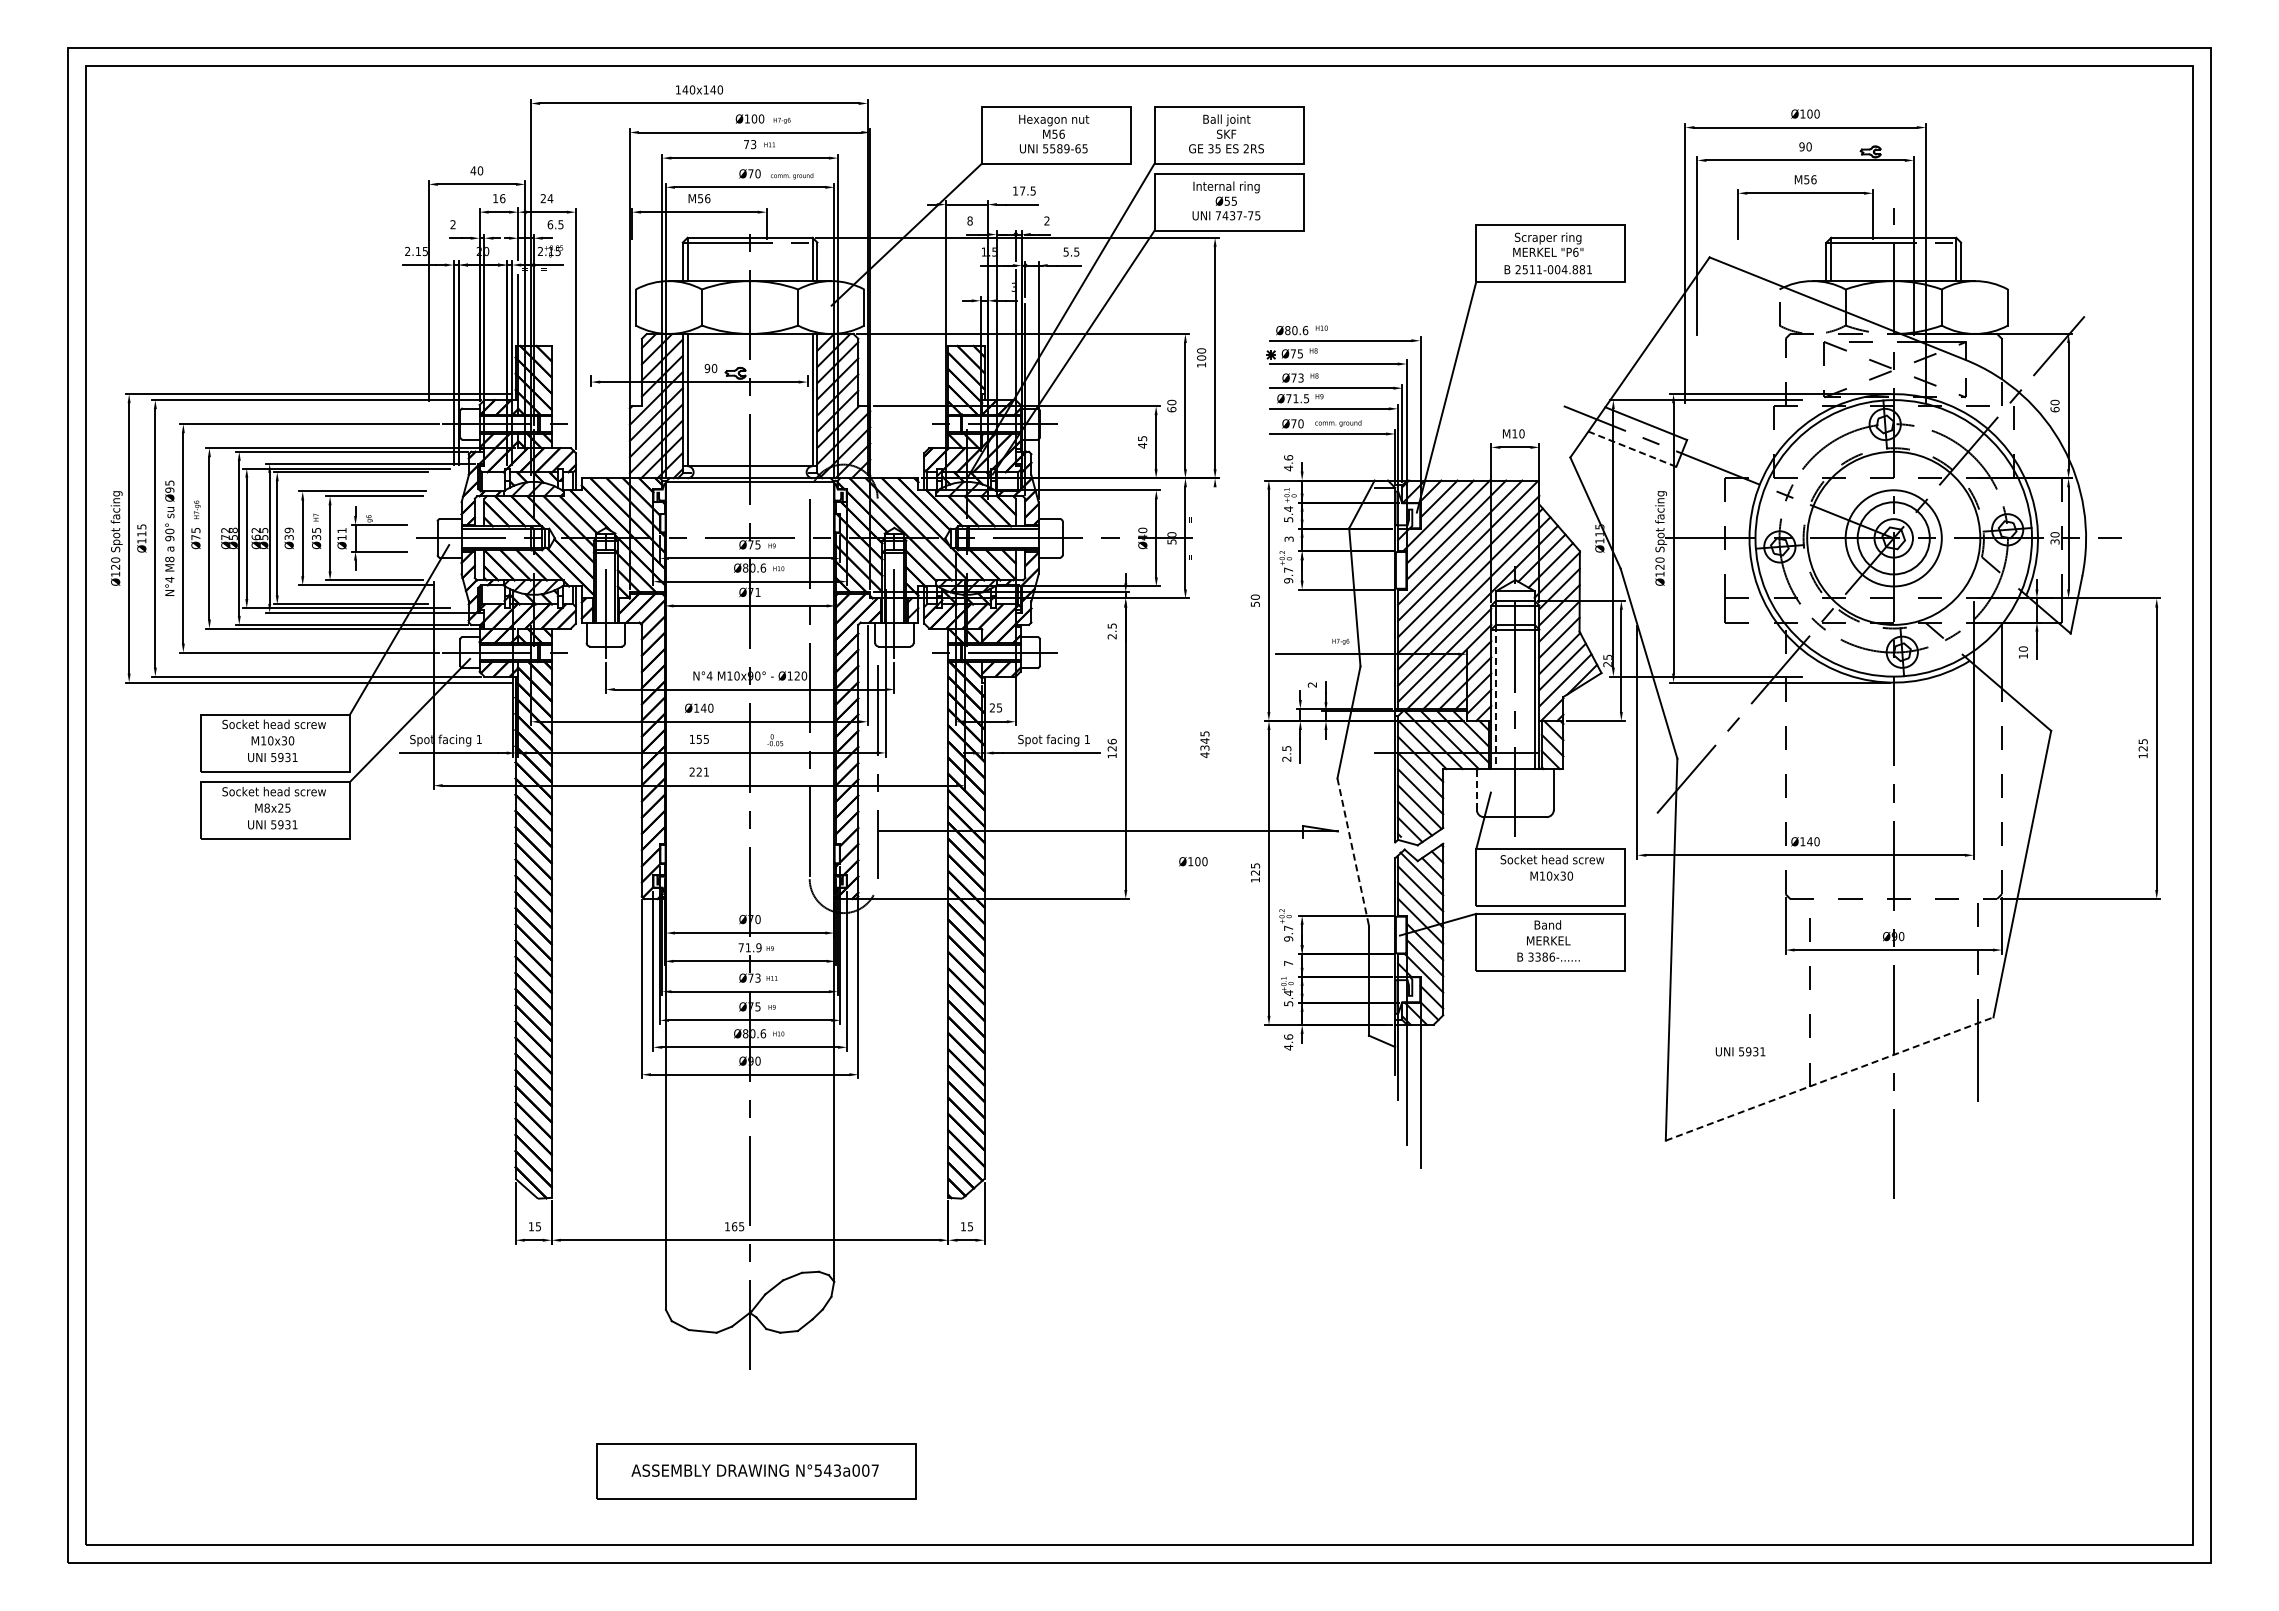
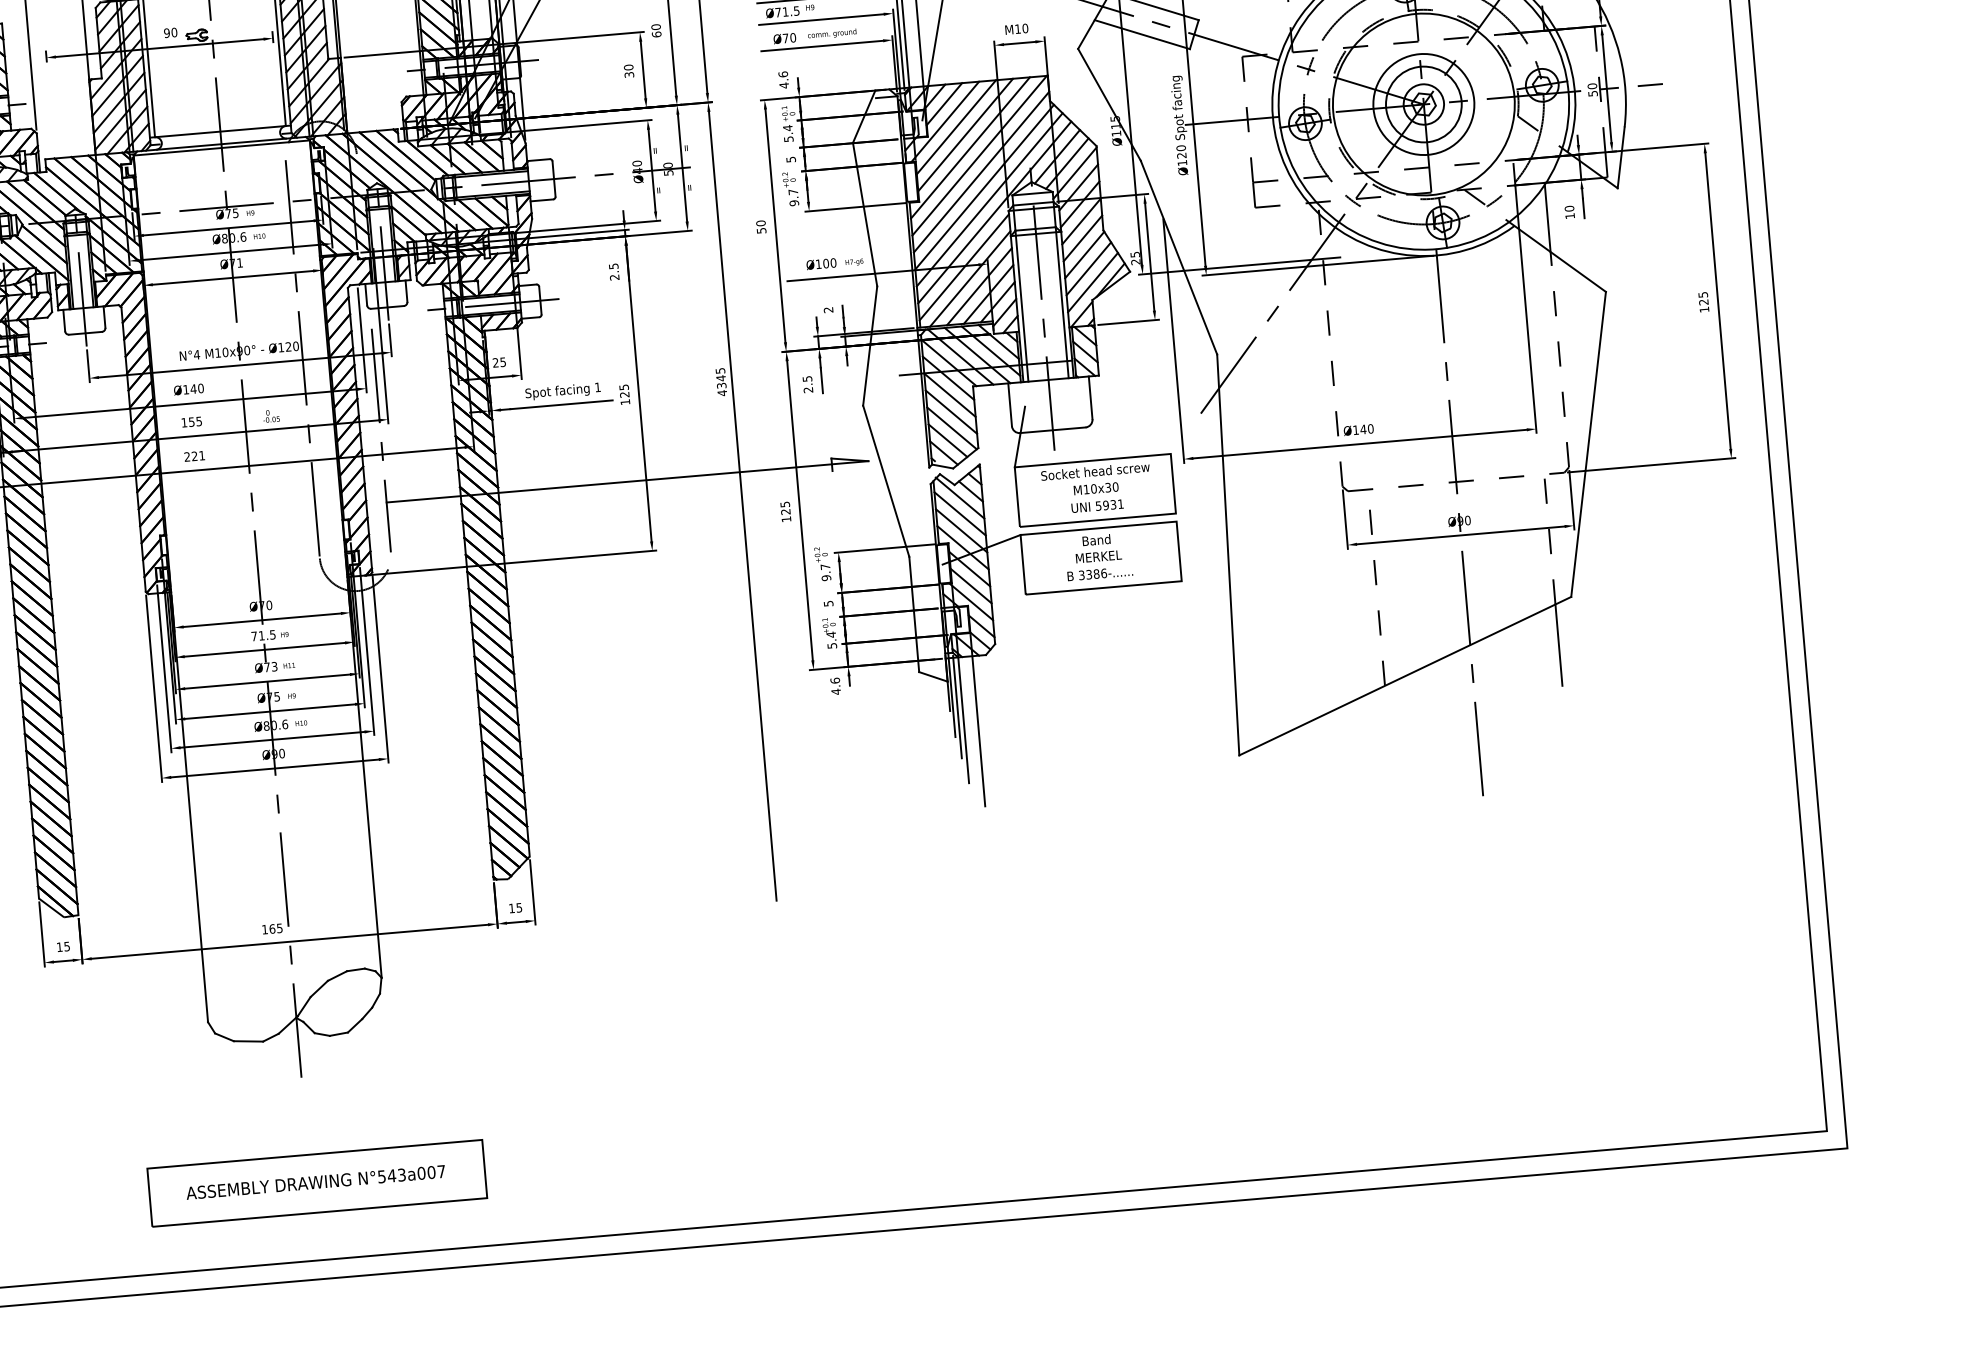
text: (1142, 441) -> (628, 70), 45 -> 30
line: (1631, 449) -> (1141, 35), dashed -> solid
text: (1288, 538) -> (790, 158), 3 -> 5
text: (2054, 541) -> (1592, 93), 30 -> 50
line: (1496, 697) -> (1022, 306), dashed -> solid
text: (1111, 741) -> (623, 387), 126 -> 125
line: (1476, 789) -> (1009, 404), dashed -> solid
line: (1353, 852) -> (886, 481), dashed -> solid
text: (1193, 861) -> (821, 263), moved
line: (1215, 863) -> (743, 505), added
text: (758, 947) -> (272, 634), 71.9 -> 71.5
text: (1288, 963) -> (828, 603), 7 -> 5
text: (1740, 1051) -> (1097, 505), moved
line: (1402, 1071) -> (957, 706), added
line: (1830, 1078) -> (1406, 675), dashed -> solid

